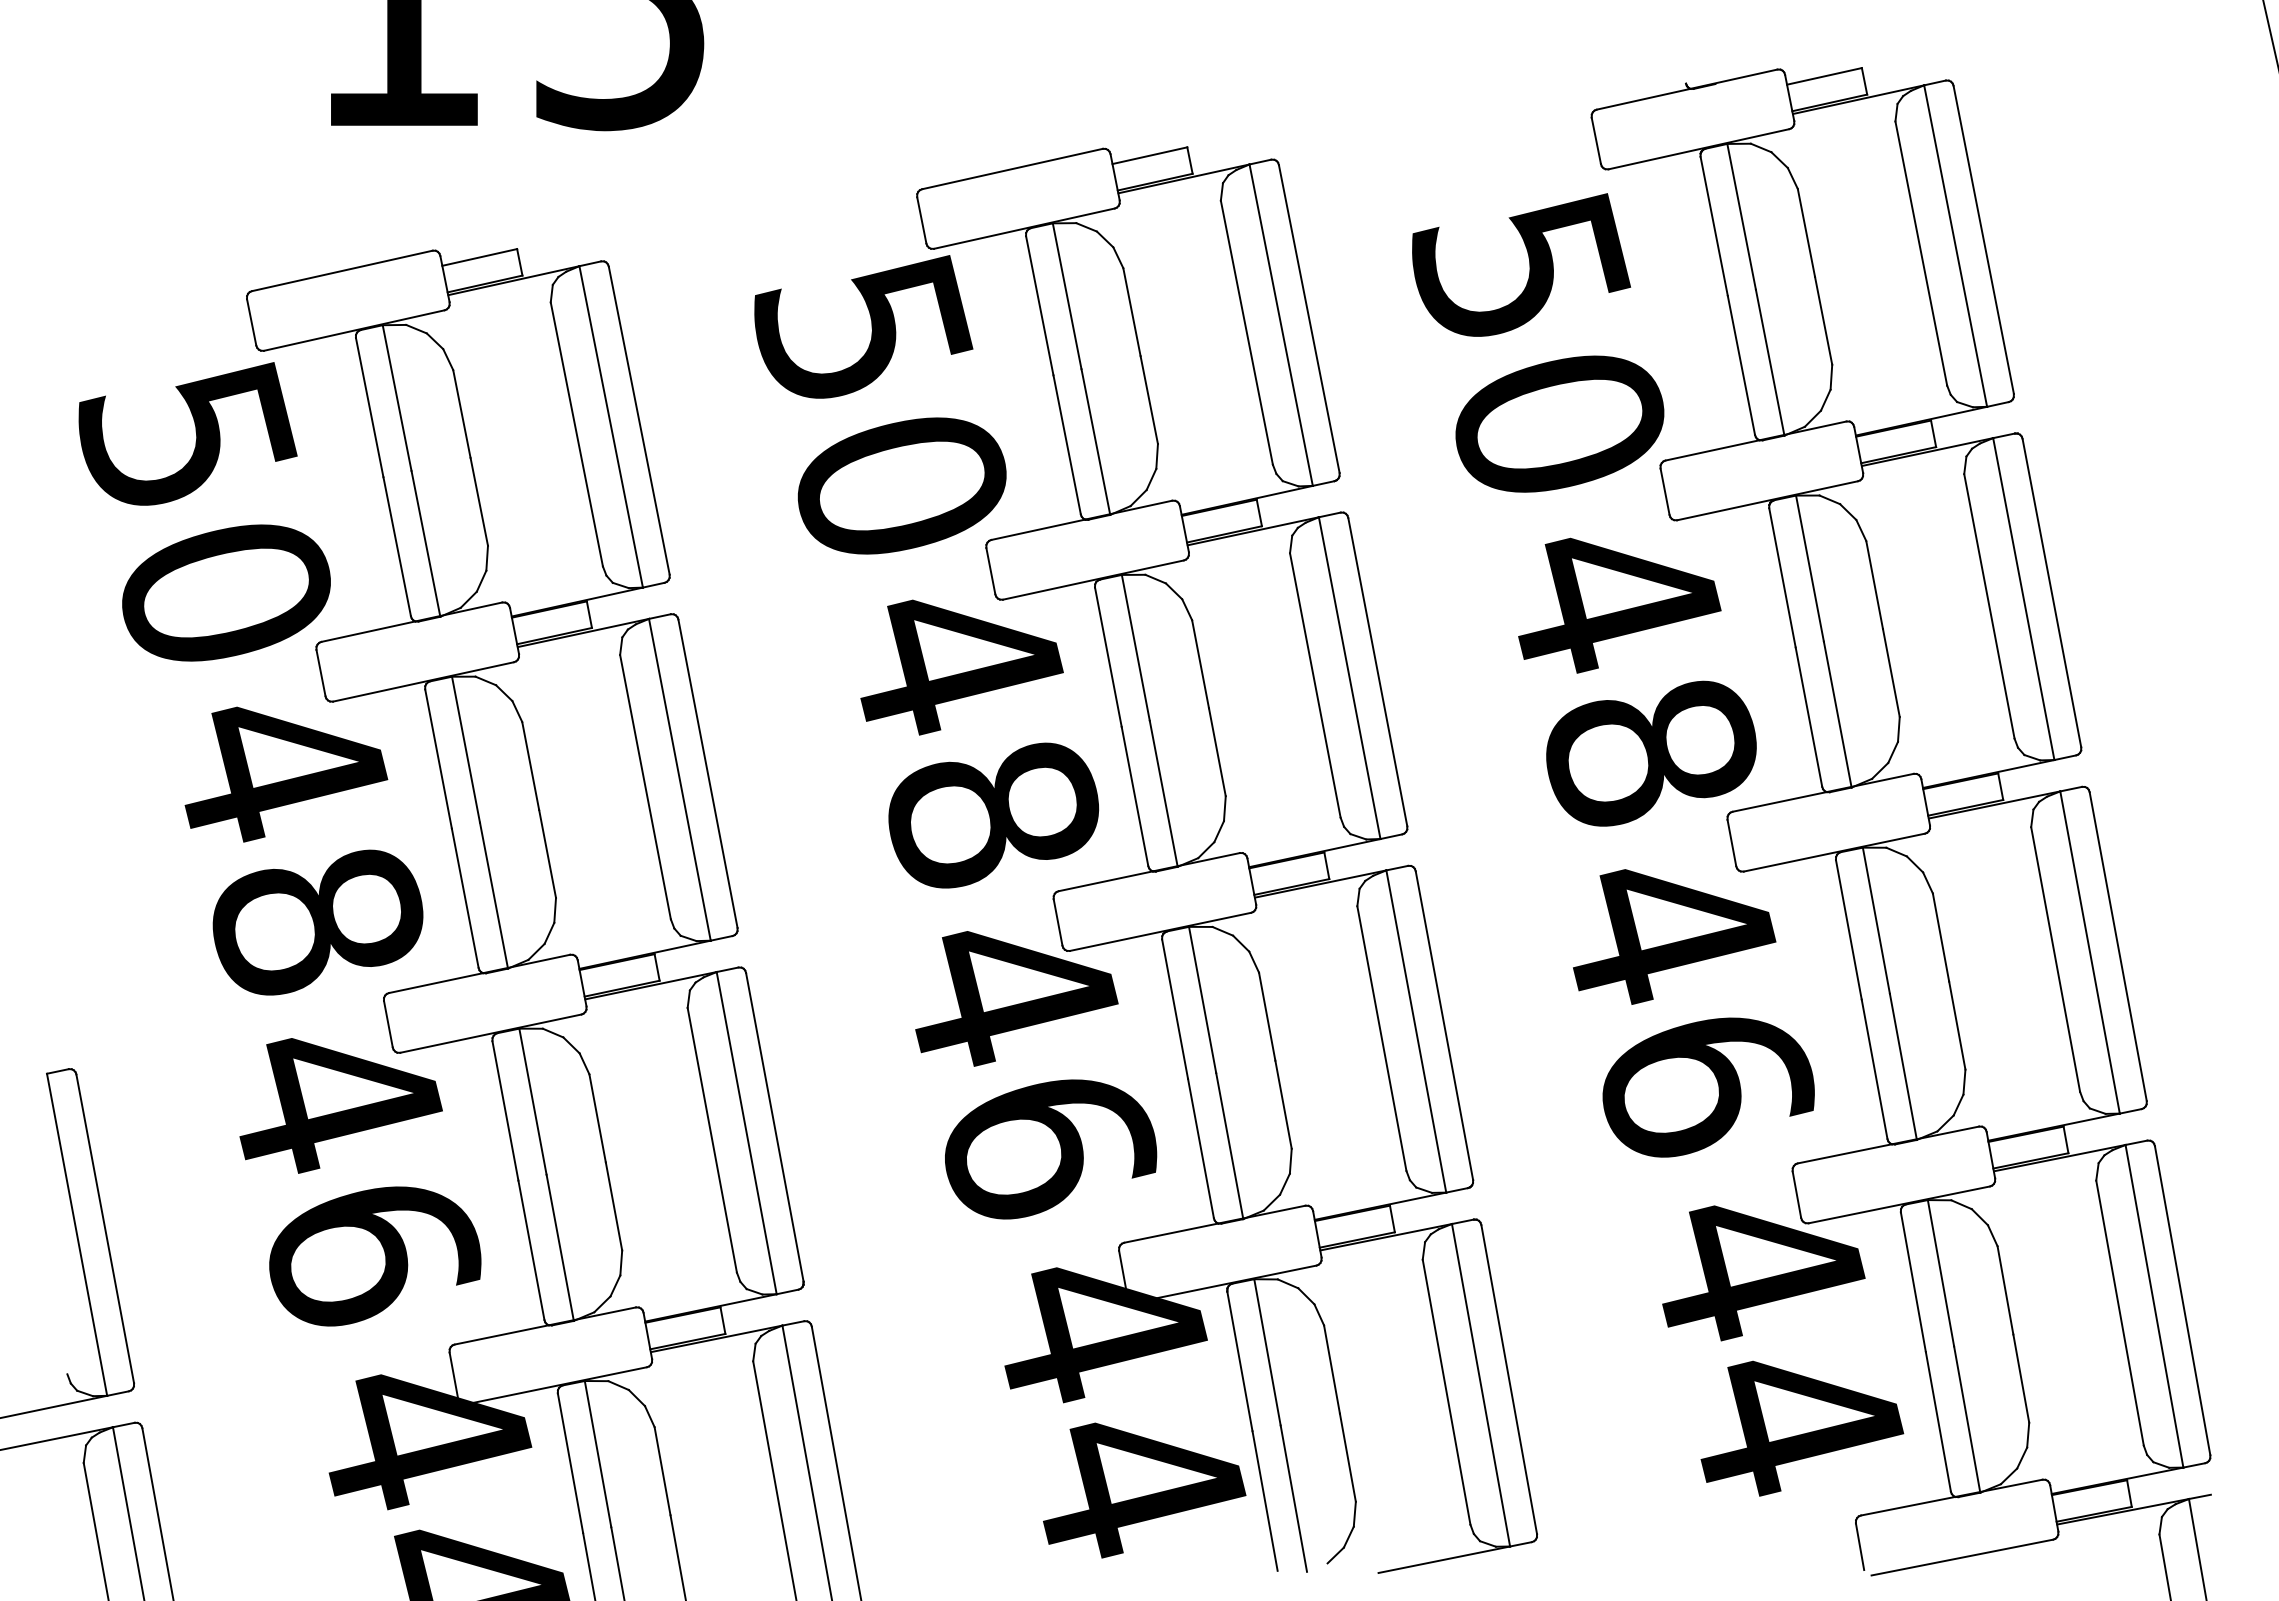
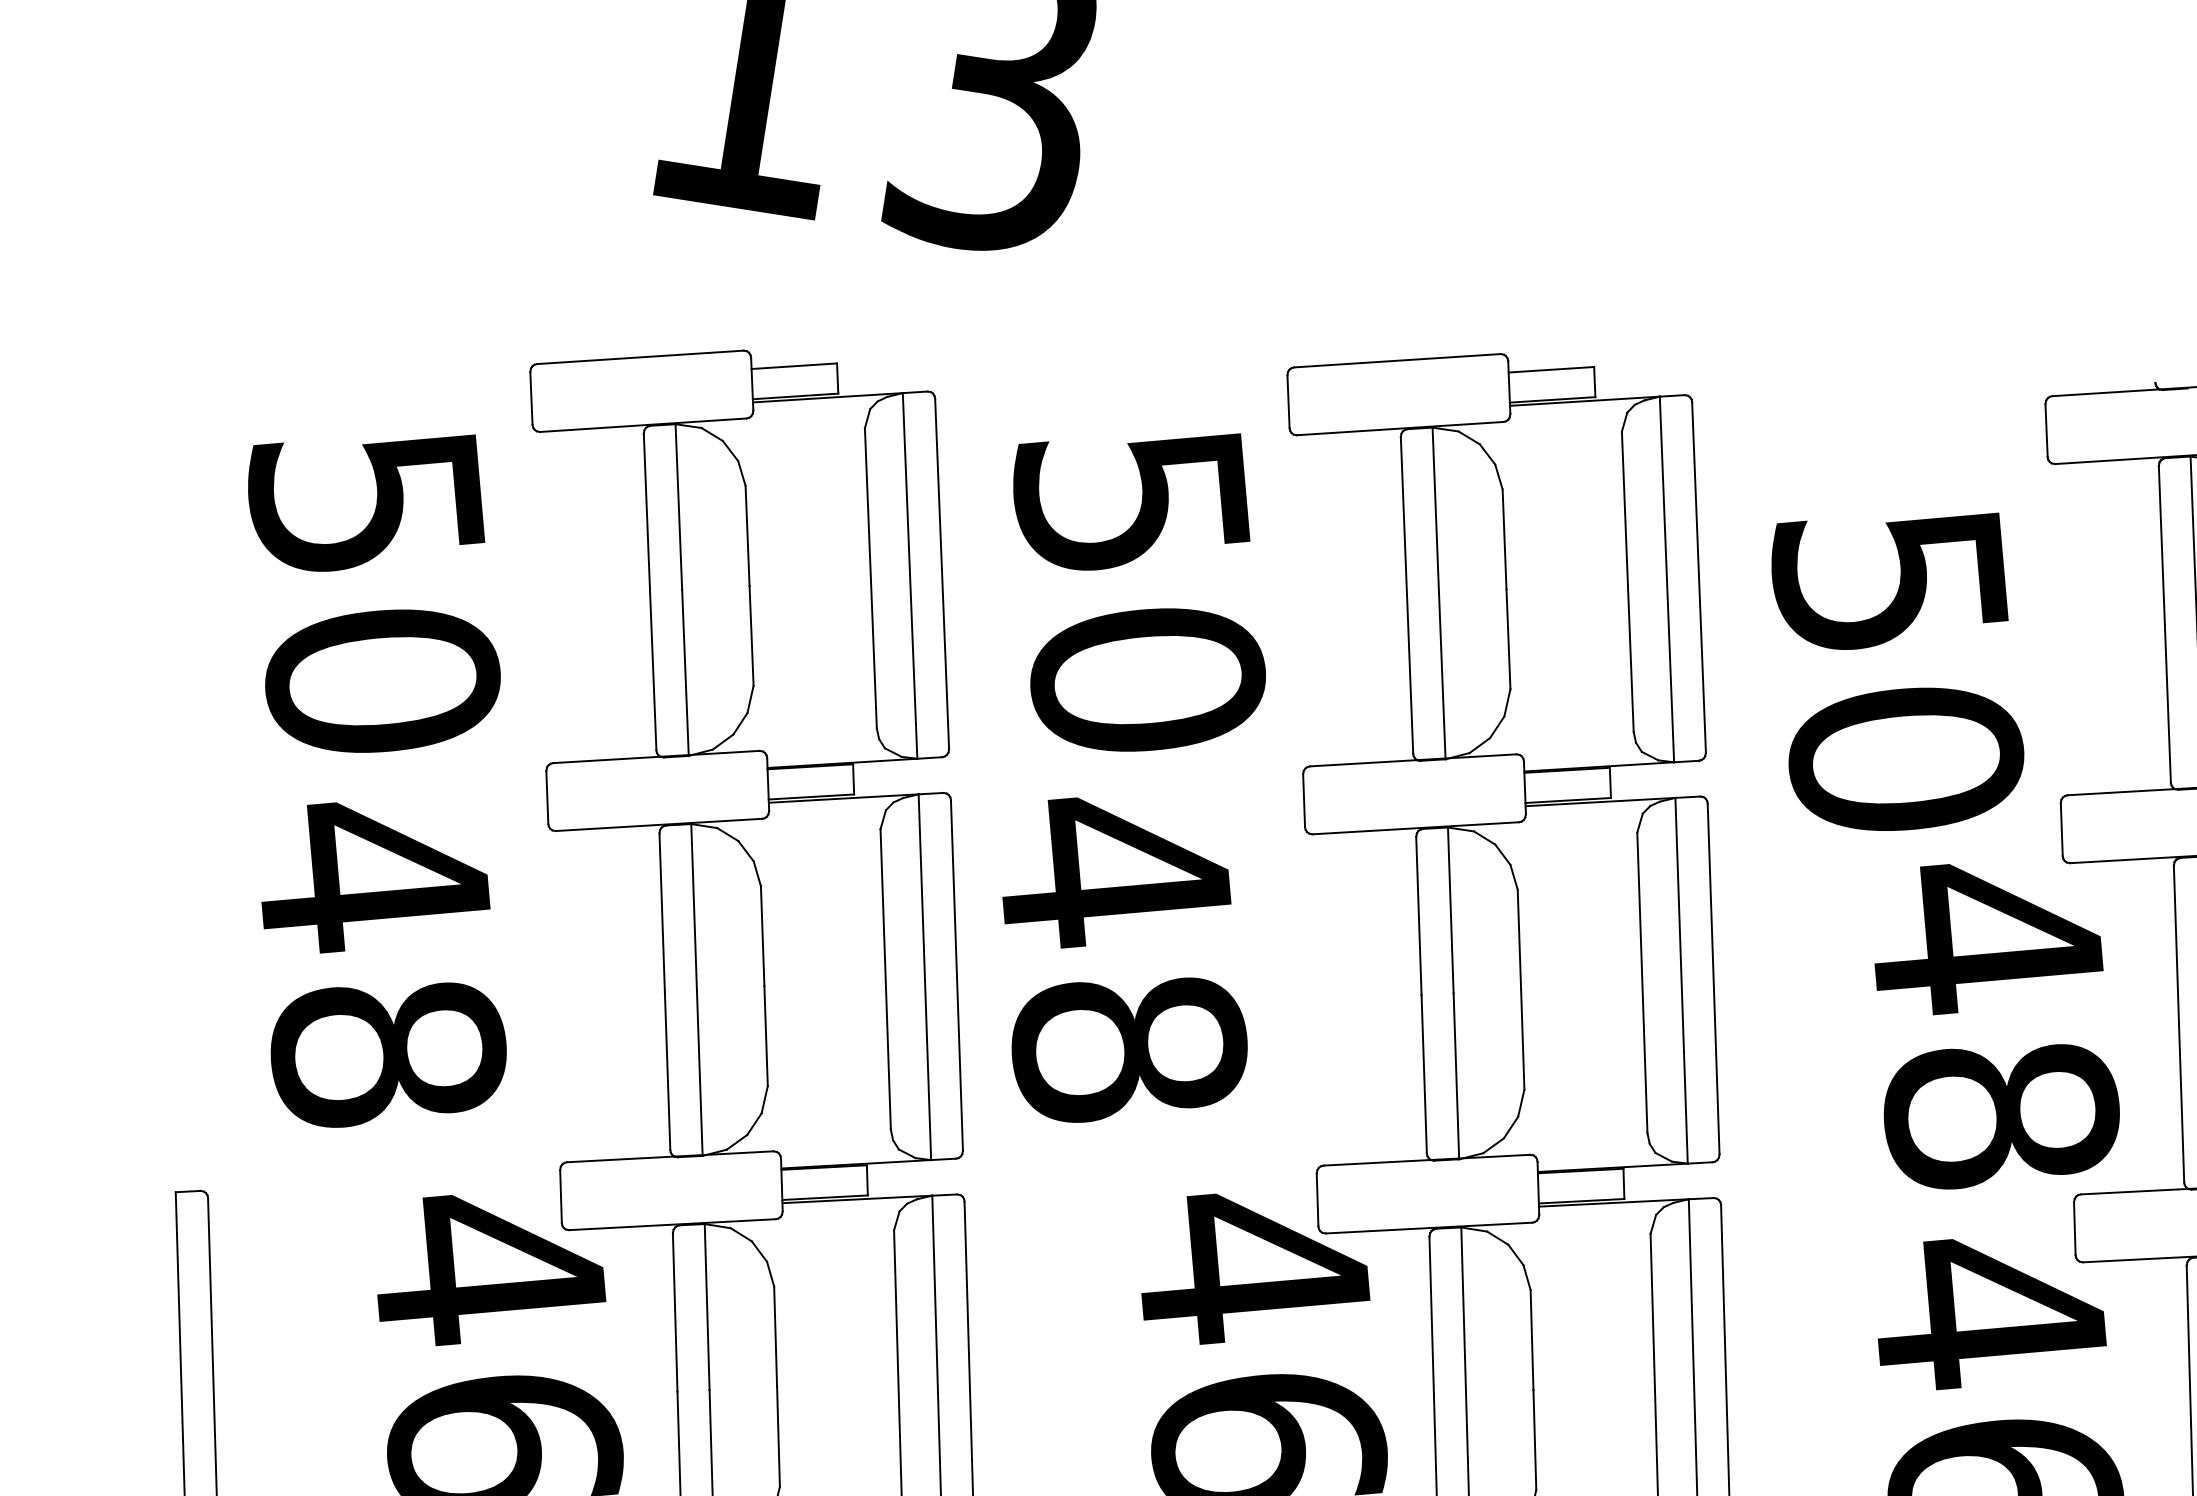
text: (1538, 342) -> (1896, 665), moved
text: (880, 404) -> (1138, 586), moved
text: (204, 511) -> (372, 587), moved
text: (979, 743) -> (1126, 967), moved
text: (303, 850) -> (384, 972), moved

